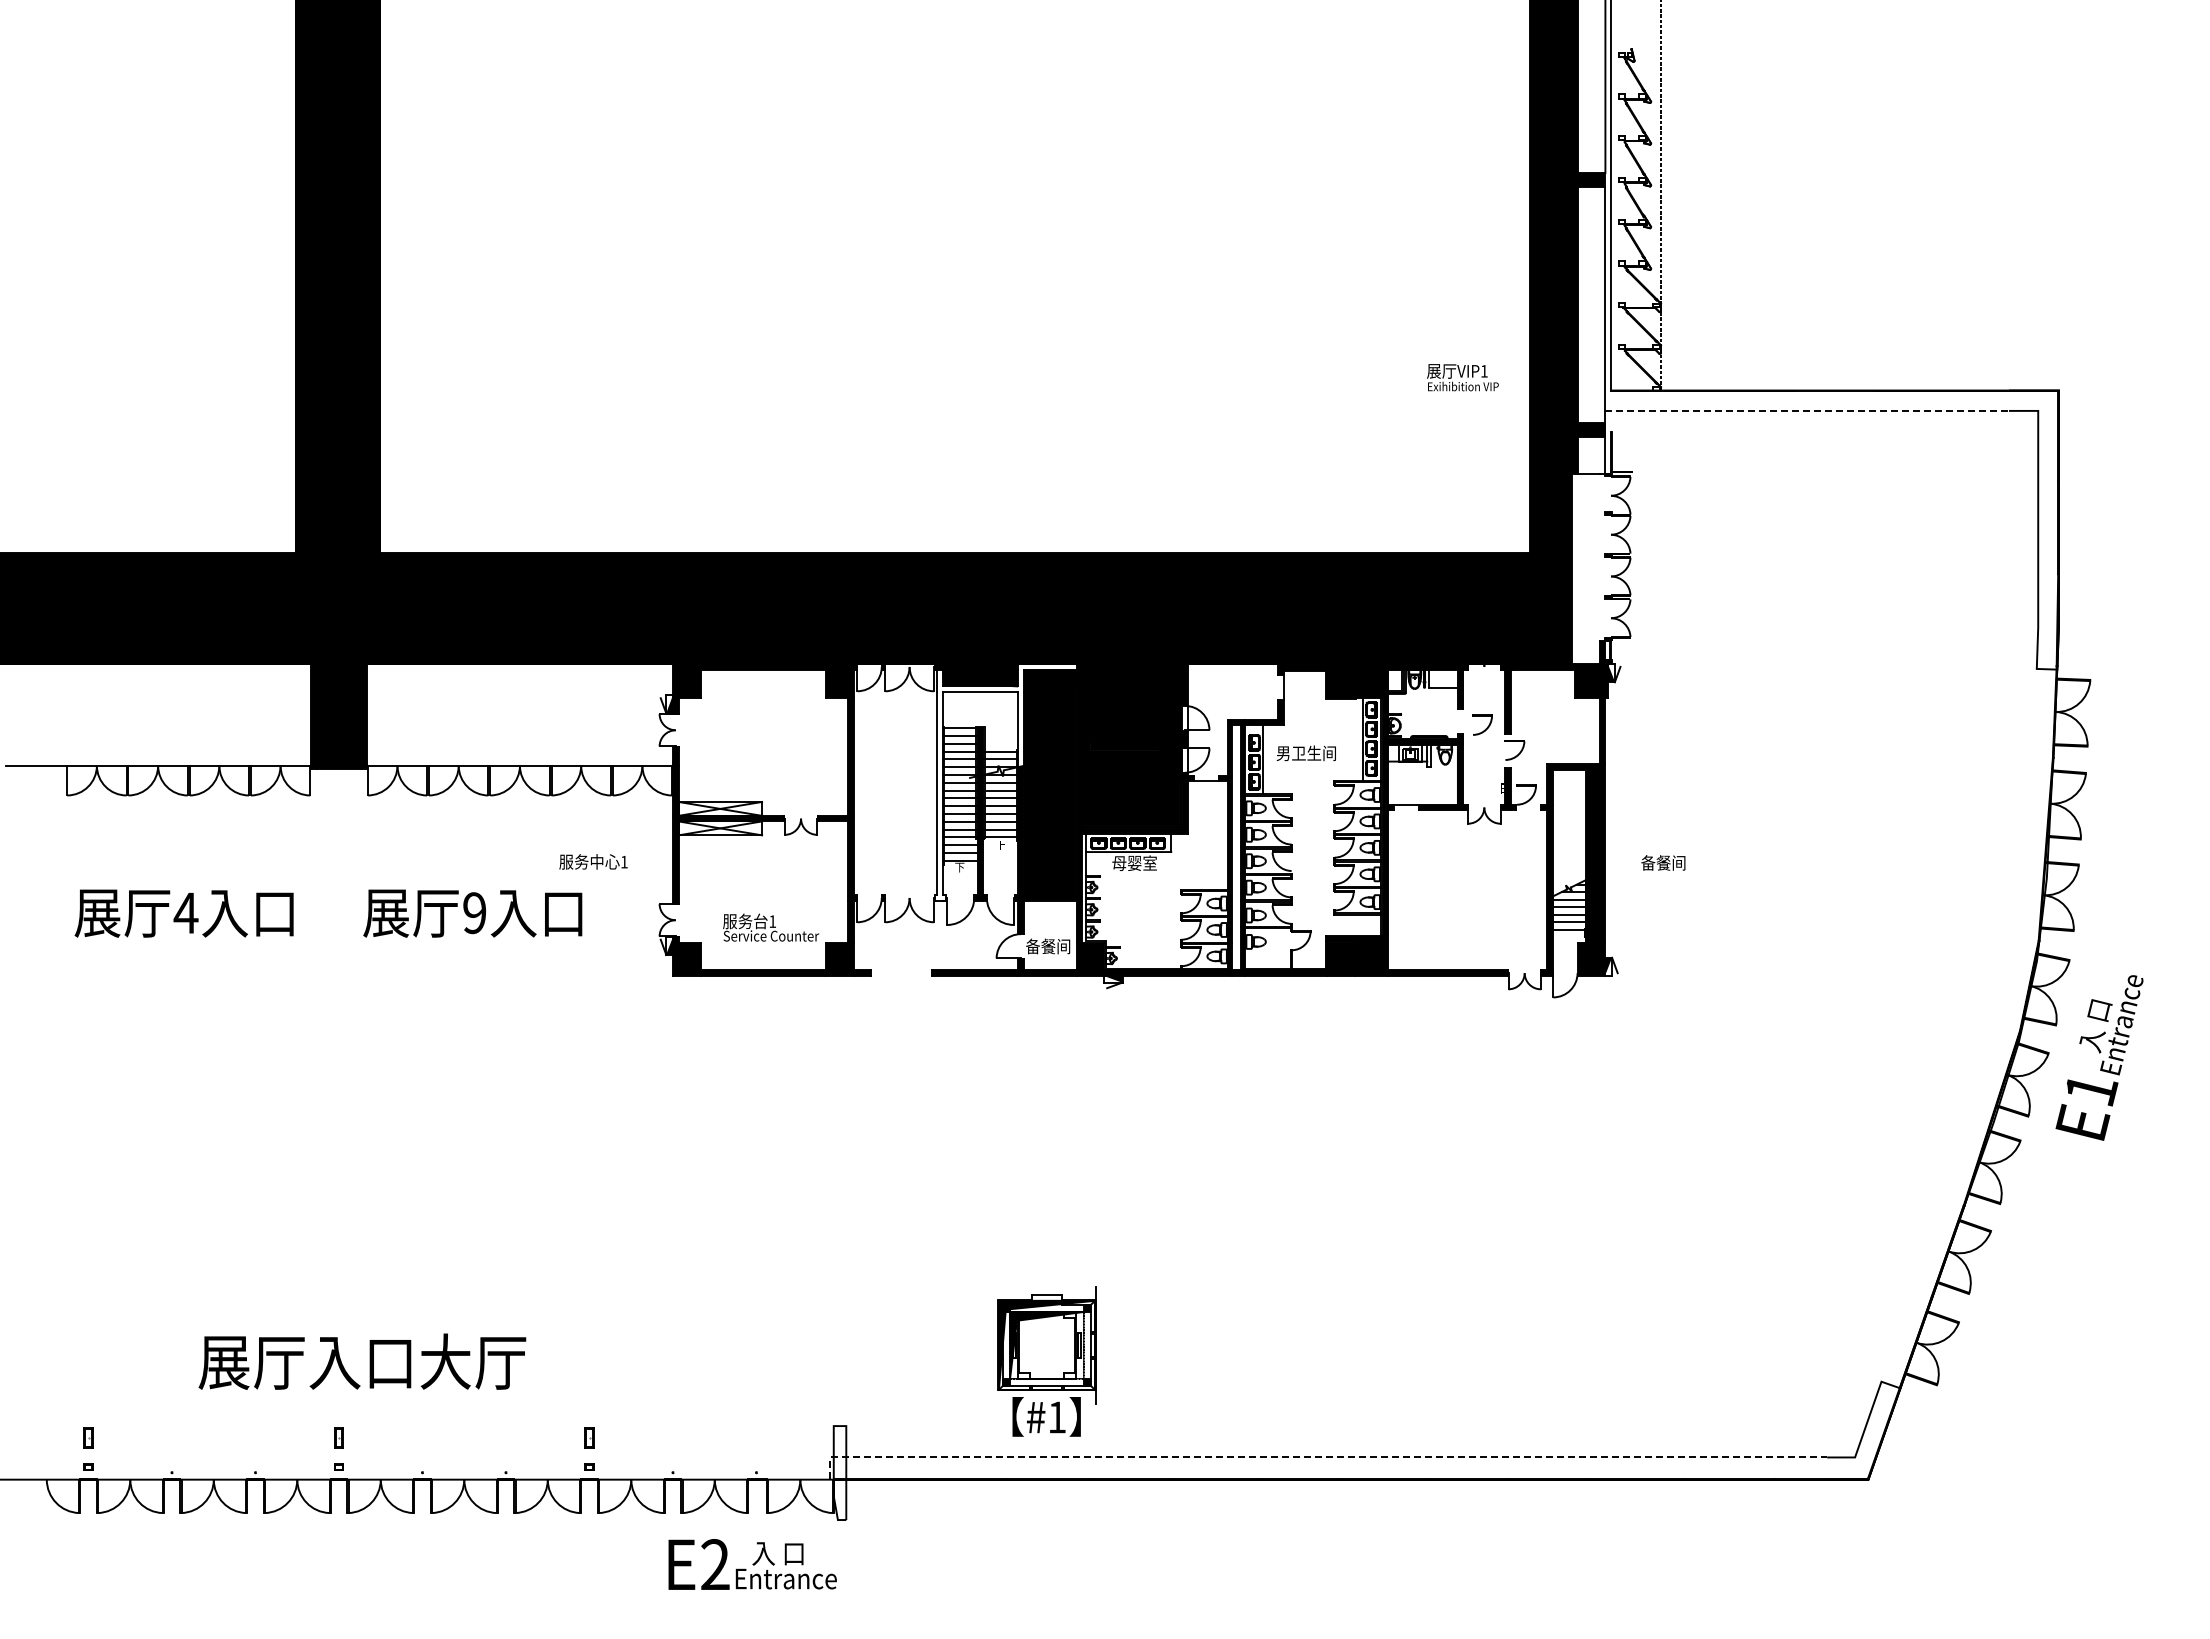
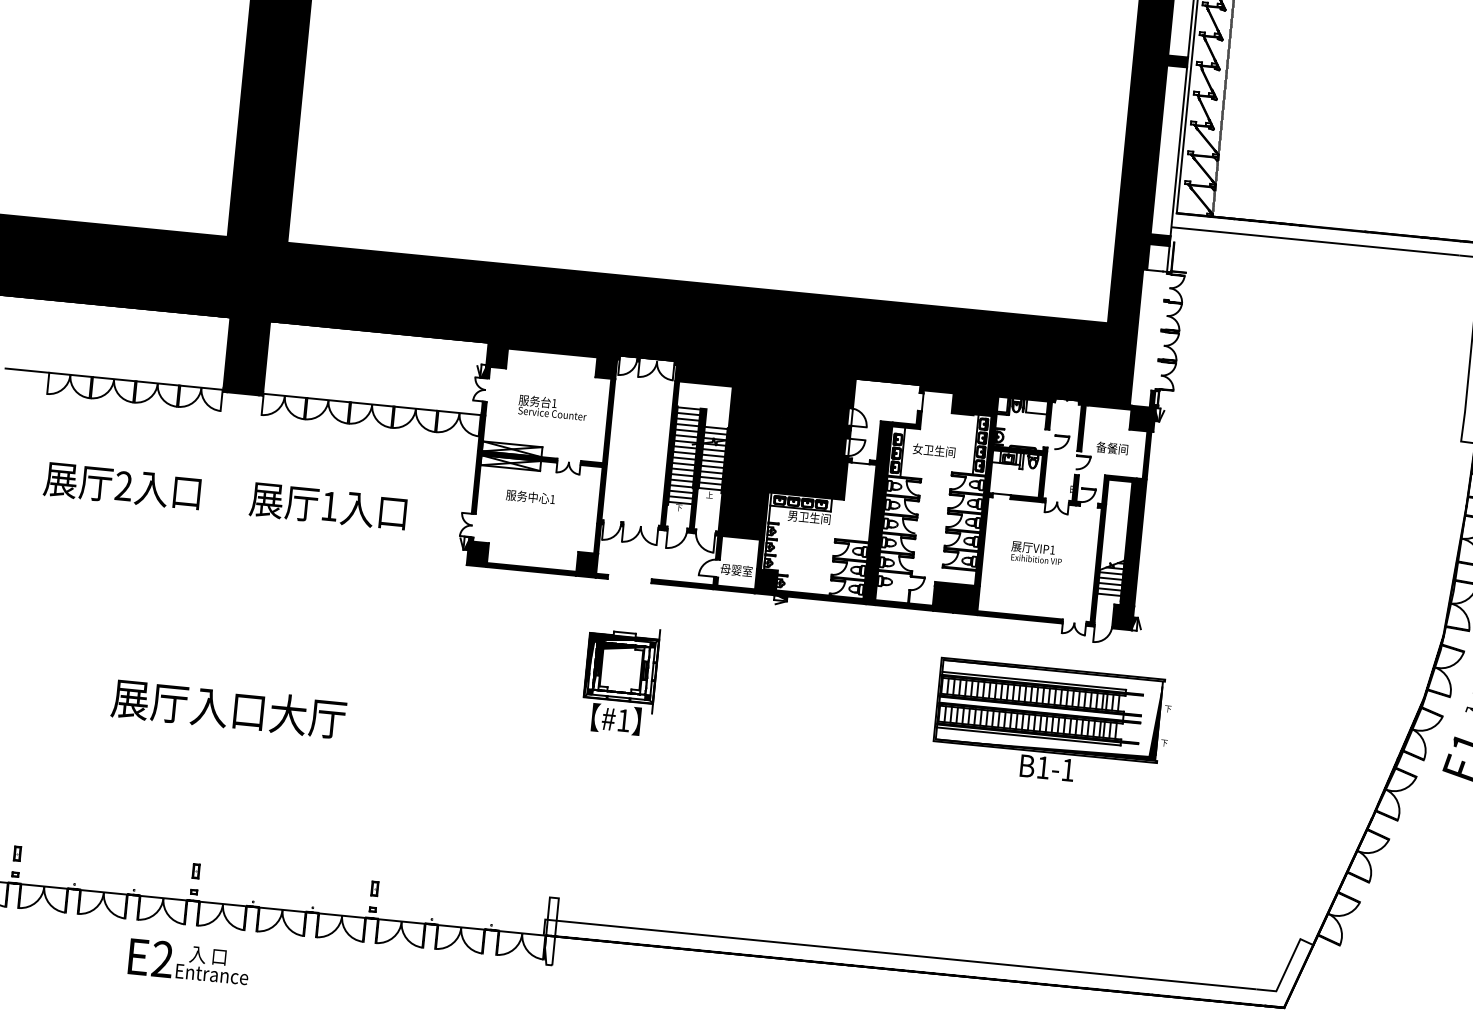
text: (1462, 377) -> (1036, 552), moved
line: (1807, 410) -> (1315, 241), dashed -> solid
text: (1283, 753) -> (917, 449), 男卫生间 -> 女卫生间
fill: (1005, 782) -> (717, 450), added
fill: (1236, 847) -> (877, 512), added
text: (593, 861) -> (530, 496), moved
text: (1141, 862) -> (808, 516), 母婴室 -> 男卫生间
text: (1663, 862) -> (1112, 448), moved
text: (185, 912) -> (123, 485), 4 -> 2
text: (474, 913) -> (329, 506), 9 -> 1
text: (770, 927) -> (552, 407), moved
text: (1048, 946) -> (736, 570), 备餐间 -> 母婴室
part: (1507, 1116) -> (1052, 723), added
text: (362, 1361) -> (229, 708), moved
part: (1046, 1361) -> (620, 679), moved
line: (1317, 1457) -> (892, 953), dashed -> solid
text: (752, 1564) -> (189, 961), moved

